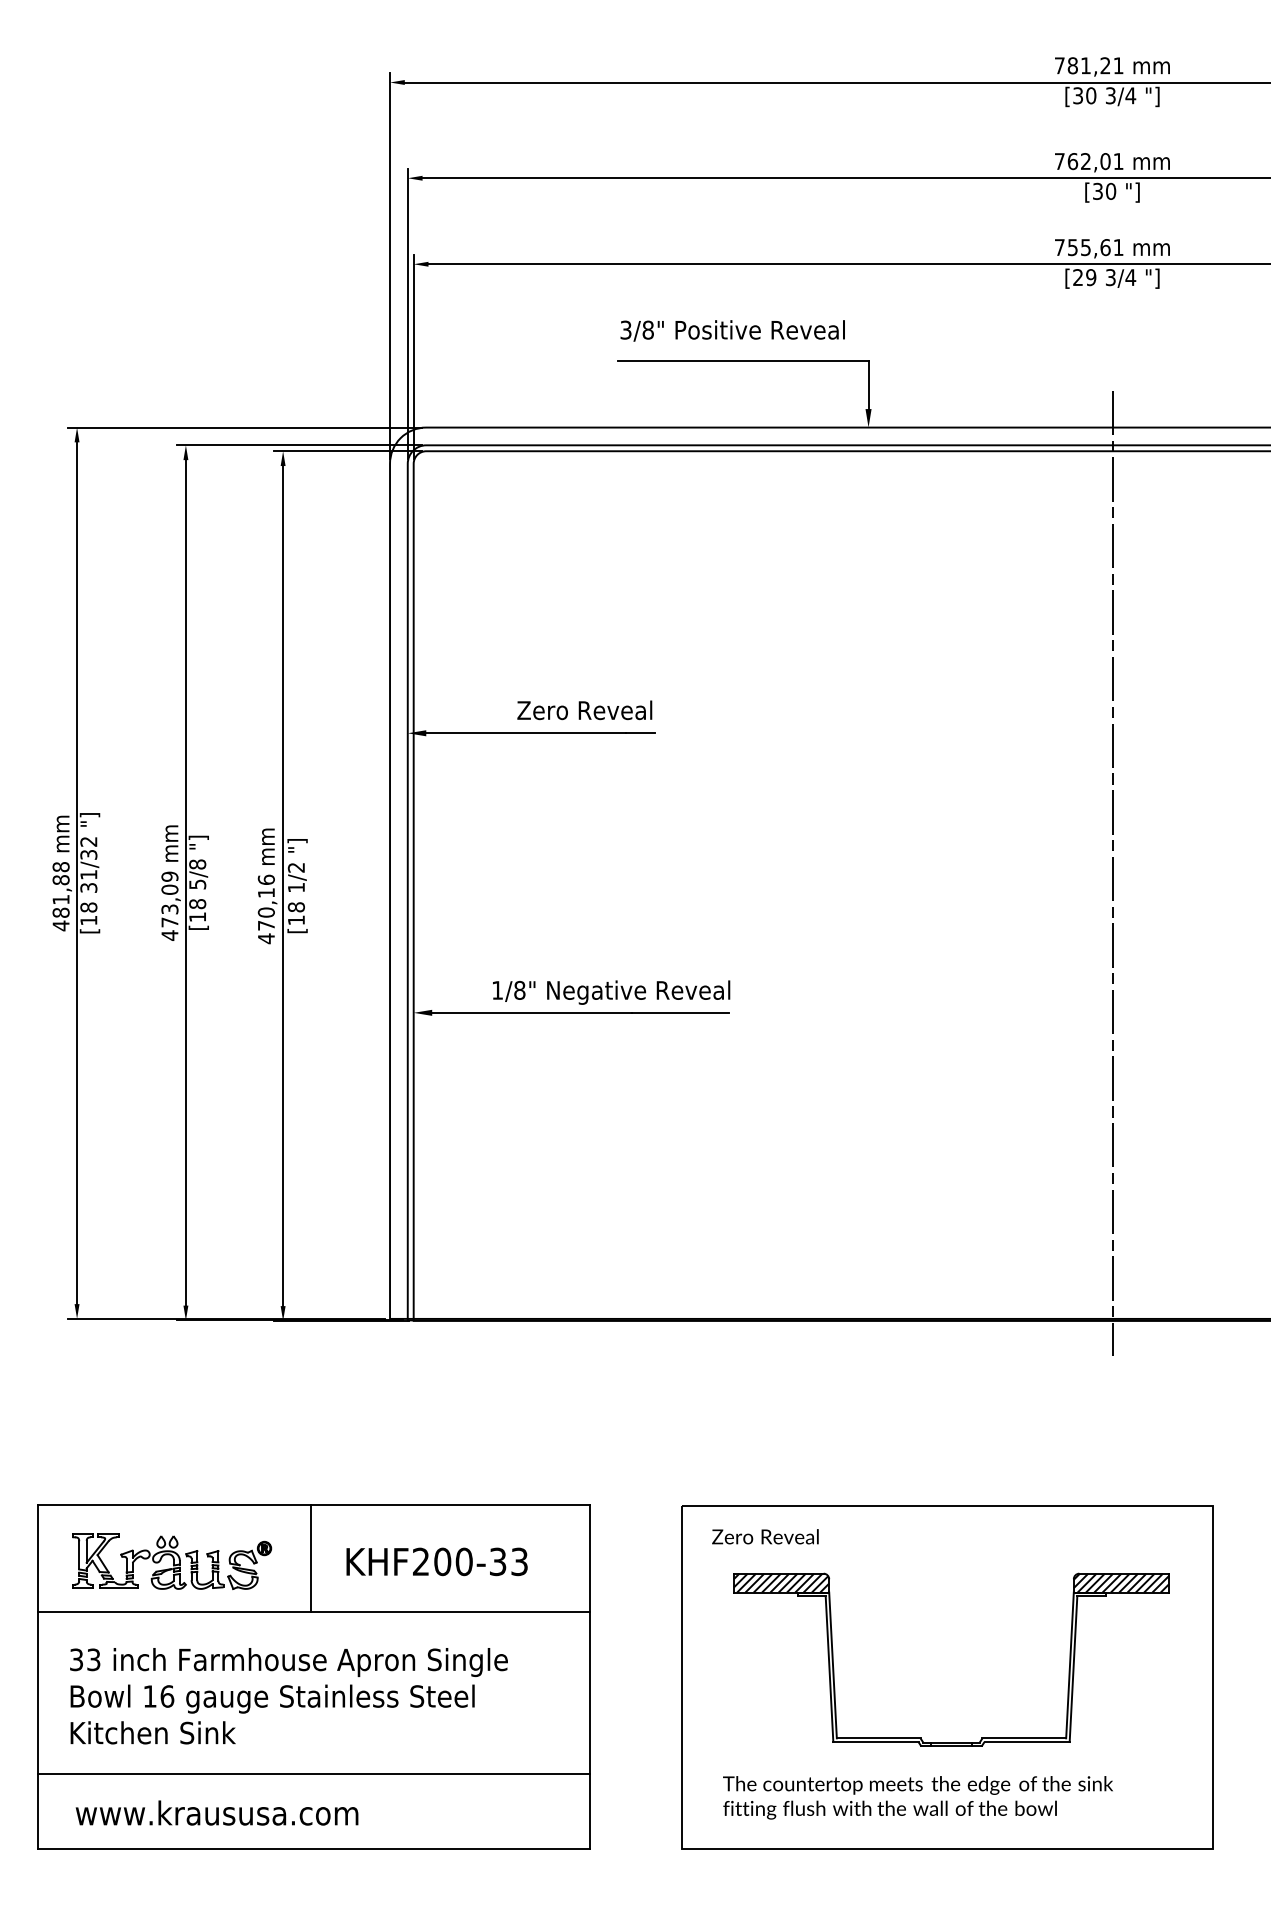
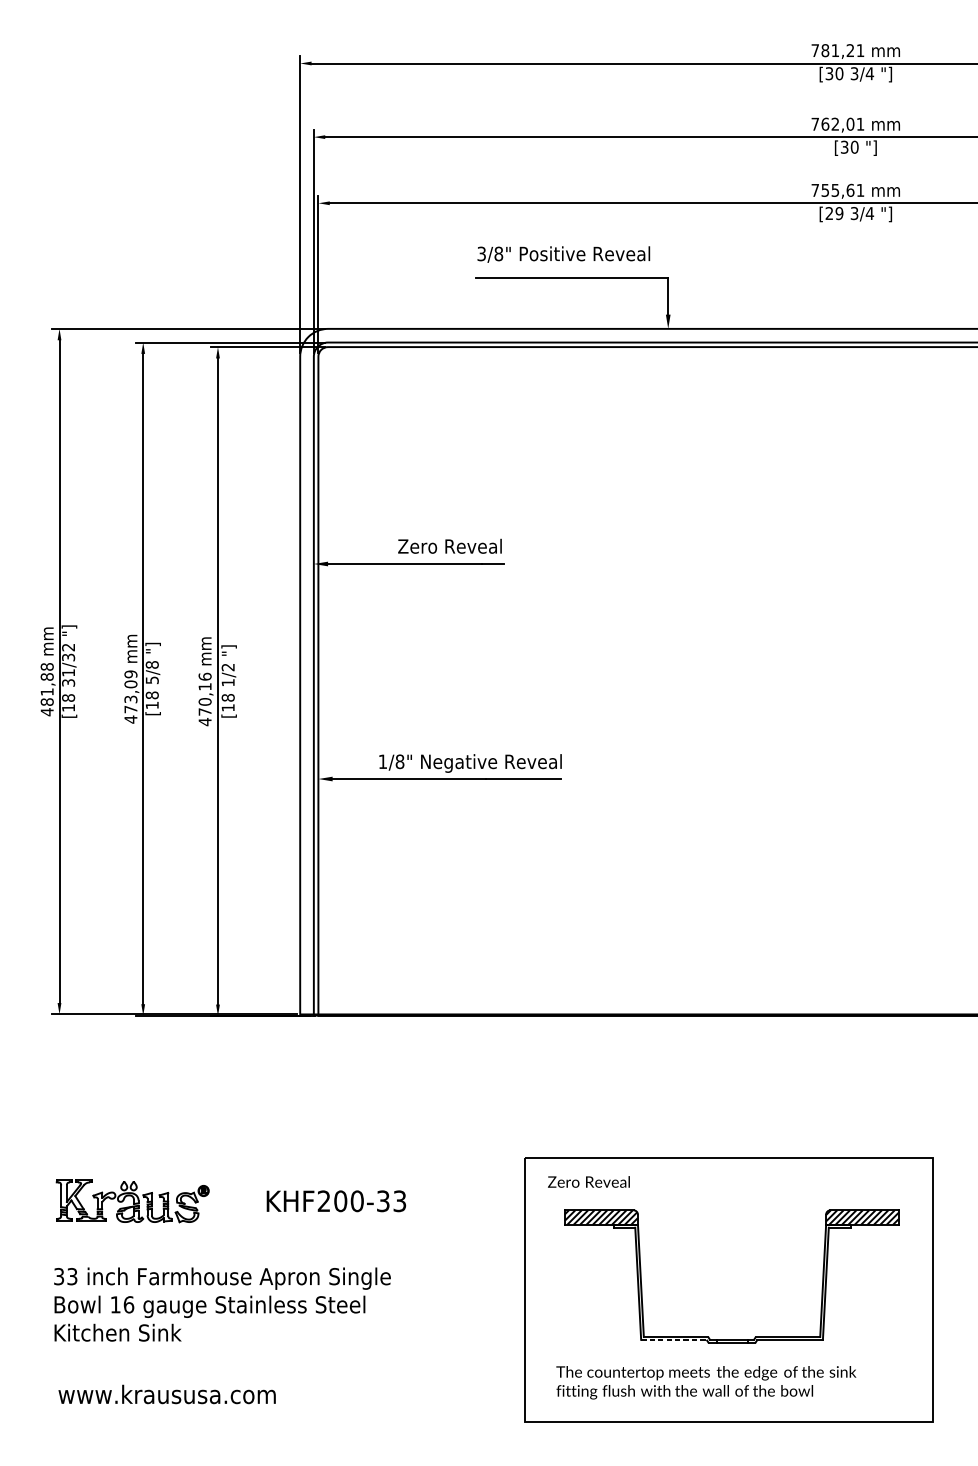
line: (1112, 872) -> (855, 671), removed
part: (313, 1676) -> (241, 1289), removed
line: (875, 1742) -> (673, 1340), solid -> dashed

